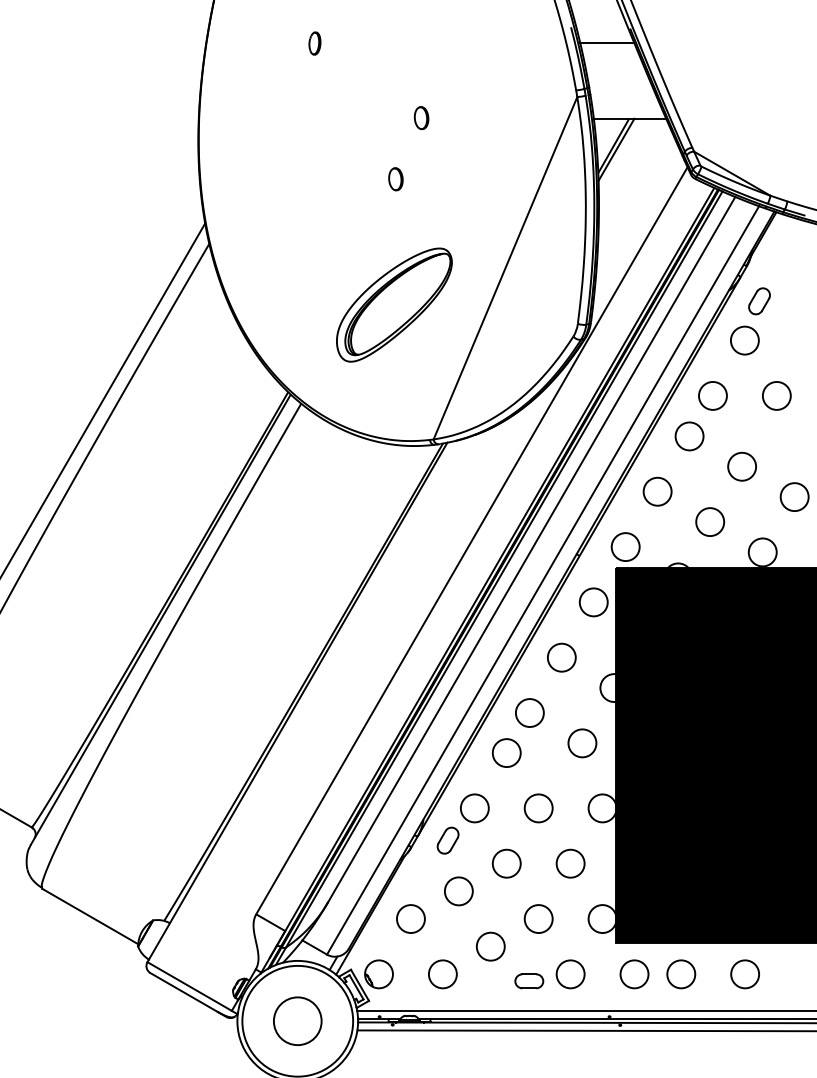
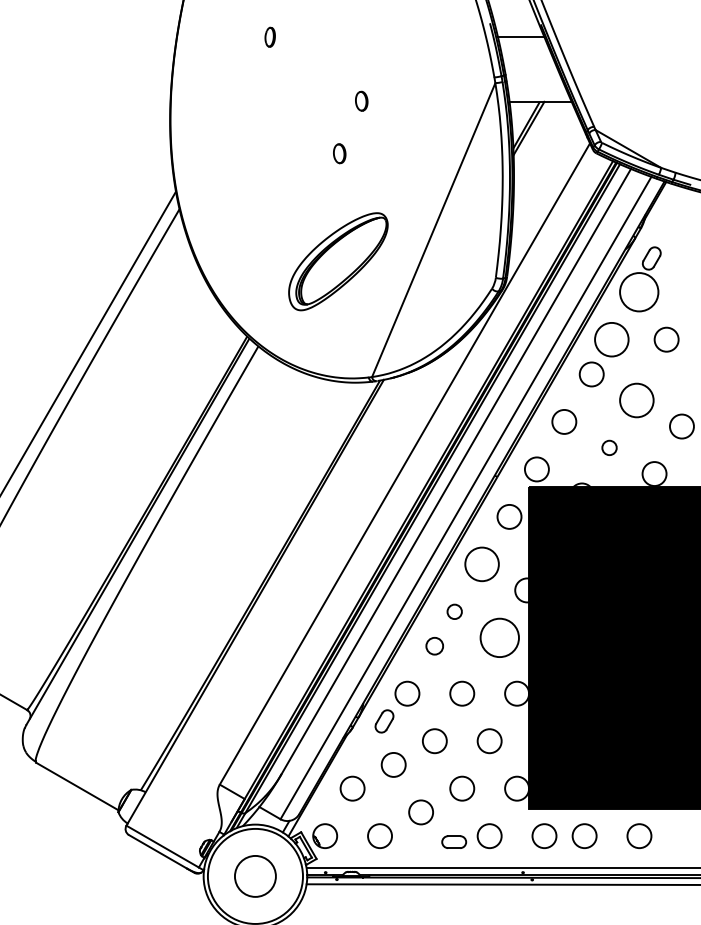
circle: (744, 340) -> (638, 292), size x1.6
circle: (712, 395) -> (611, 339), size x1.4
circle: (742, 466) -> (637, 400), size x1.4
circle: (710, 521) -> (609, 447), size x0.6
circle: (561, 657) -> (481, 564), size x1.4
circle: (529, 712) -> (454, 611), size x0.6
circle: (582, 743) -> (499, 638), size x1.6
circle: (506, 752) -> (434, 645), size x0.7

